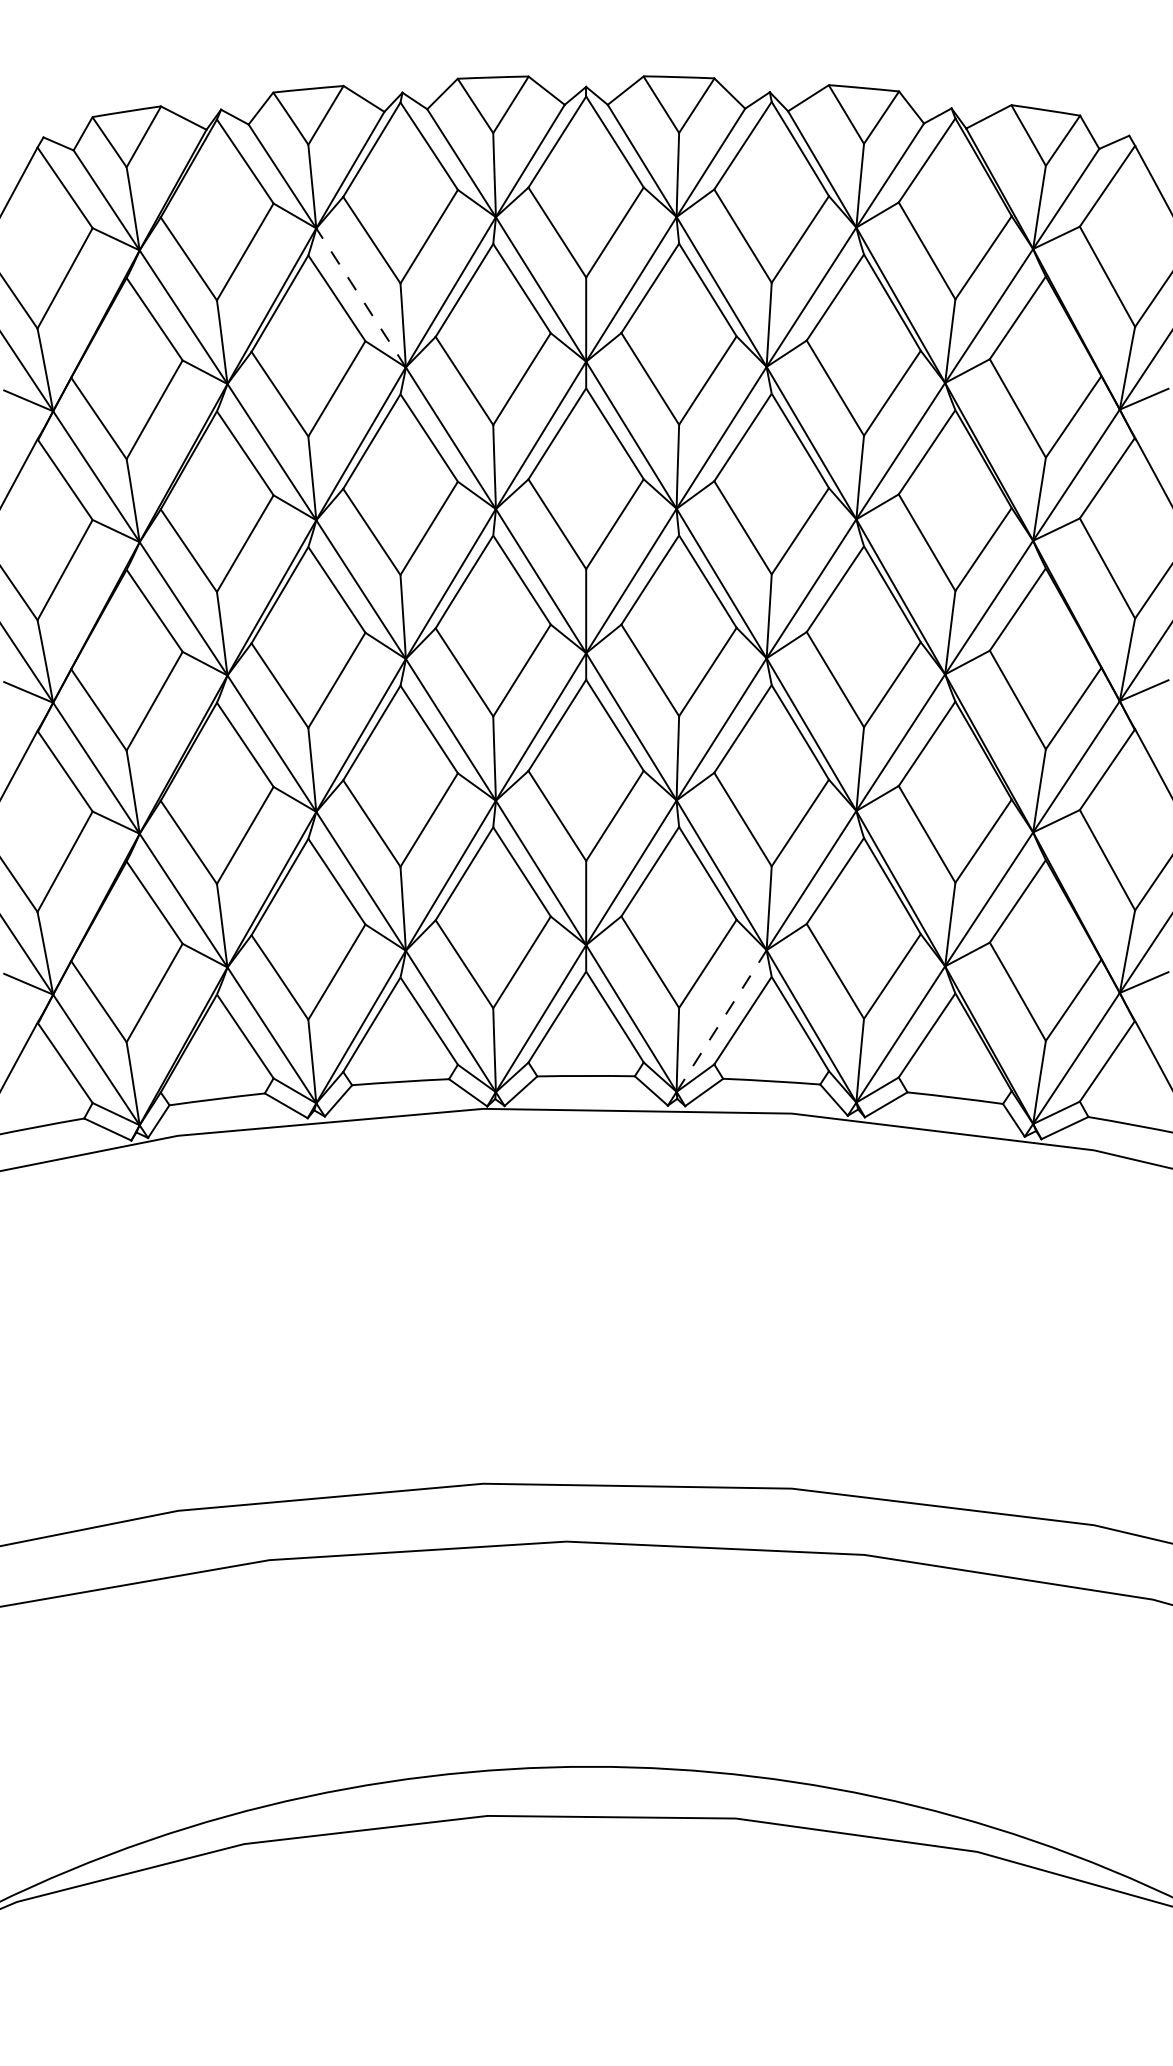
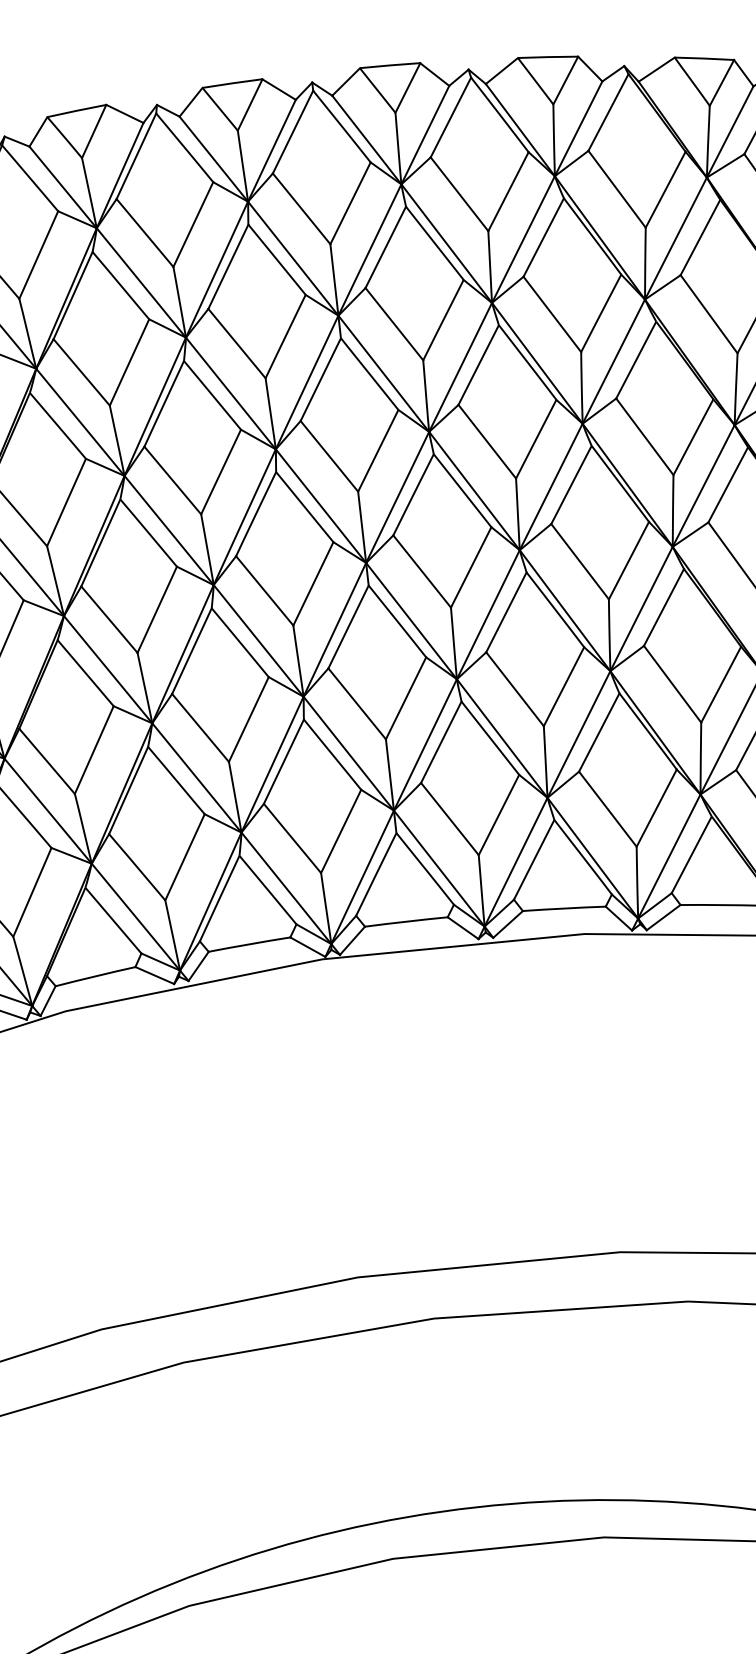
line: (361, 297) -> (141, 282), dashed -> solid
line: (721, 1021) -> (516, 862), dashed -> solid

